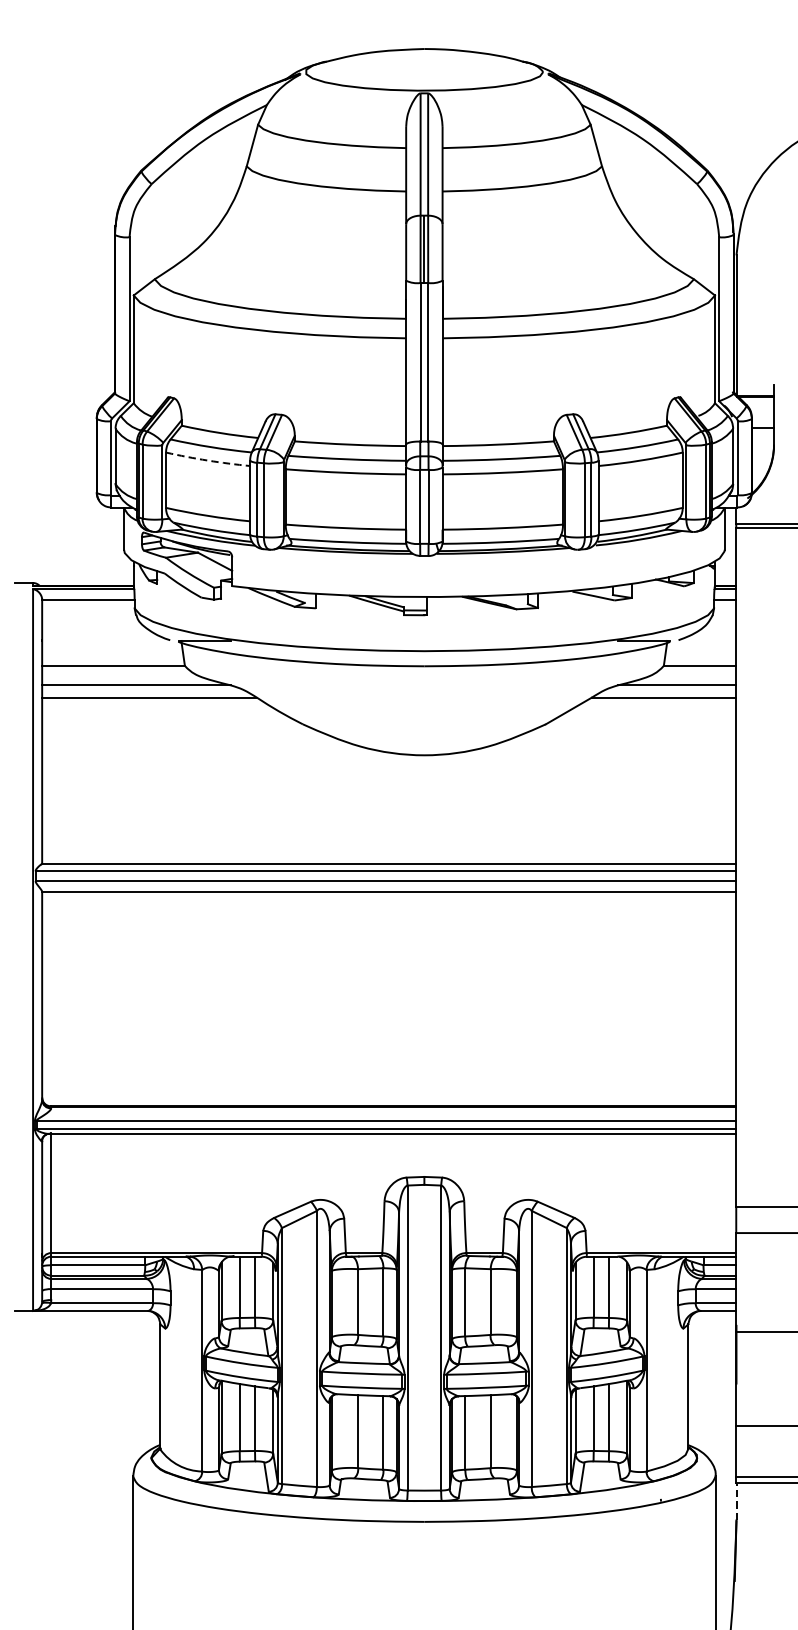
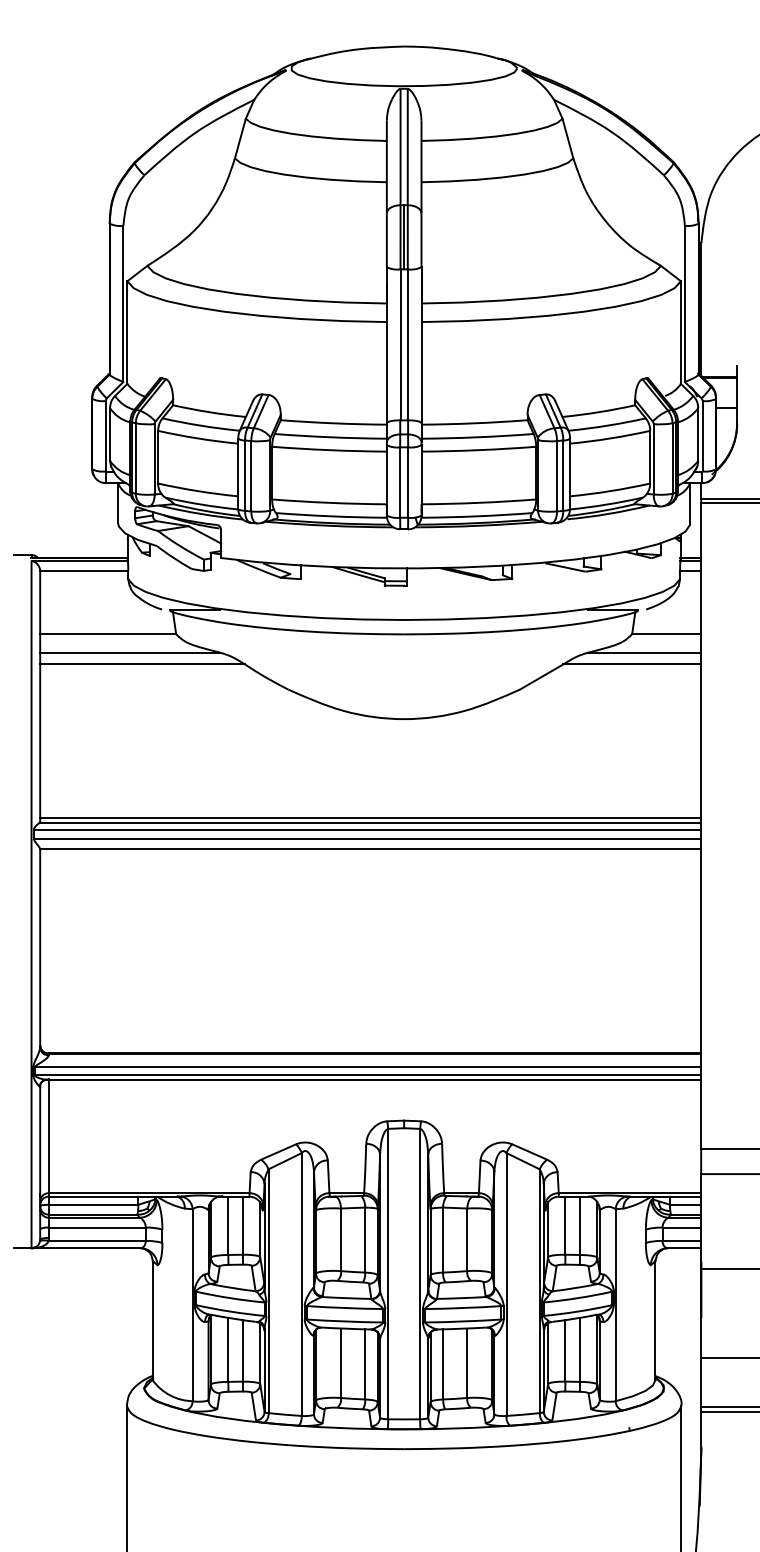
arc: (207, 460) -> (197, 438), dashed -> solid
line: (389, 858) -> (370, 817), added
line: (736, 1501) -> (701, 1429), dashed -> solid

